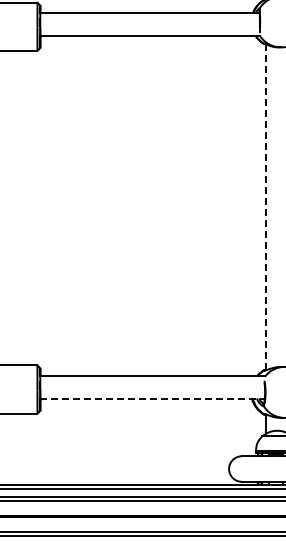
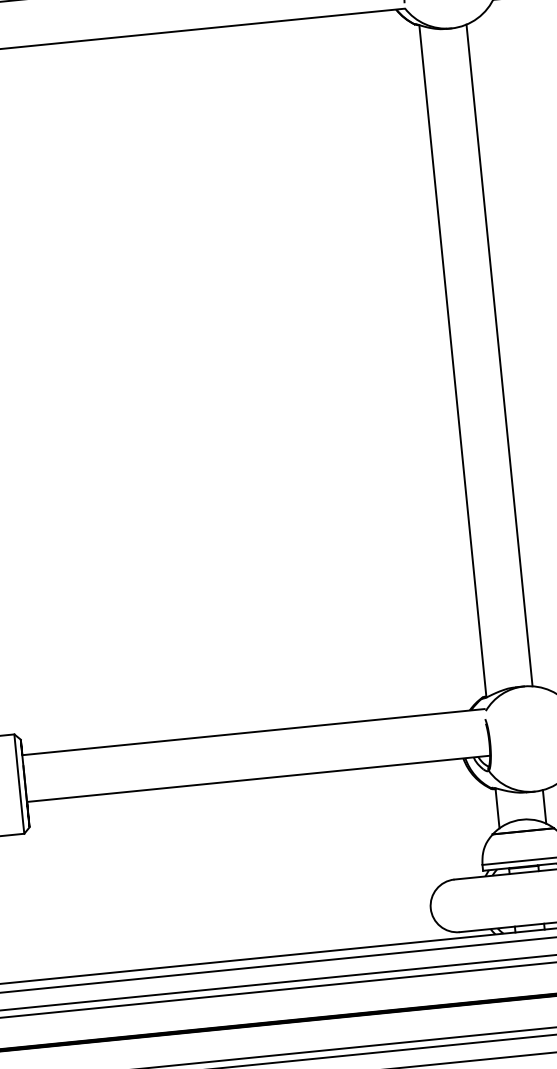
line: (265, 207) -> (452, 361), dashed -> solid
line: (153, 398) -> (260, 778), dashed -> solid

